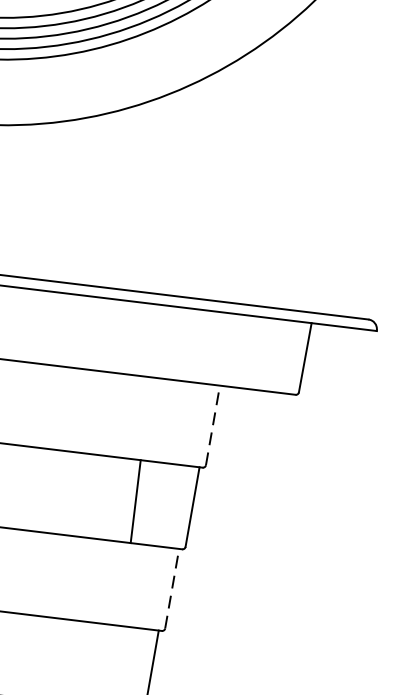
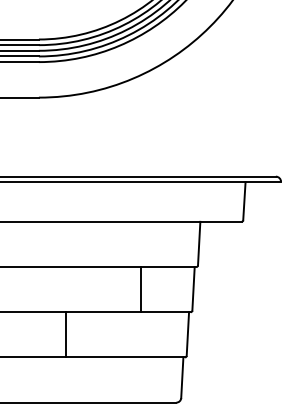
line: (213, 425) -> (199, 243), dashed -> solid
line: (135, 501) -> (140, 289), moved
line: (171, 589) -> (187, 334), dashed -> solid

